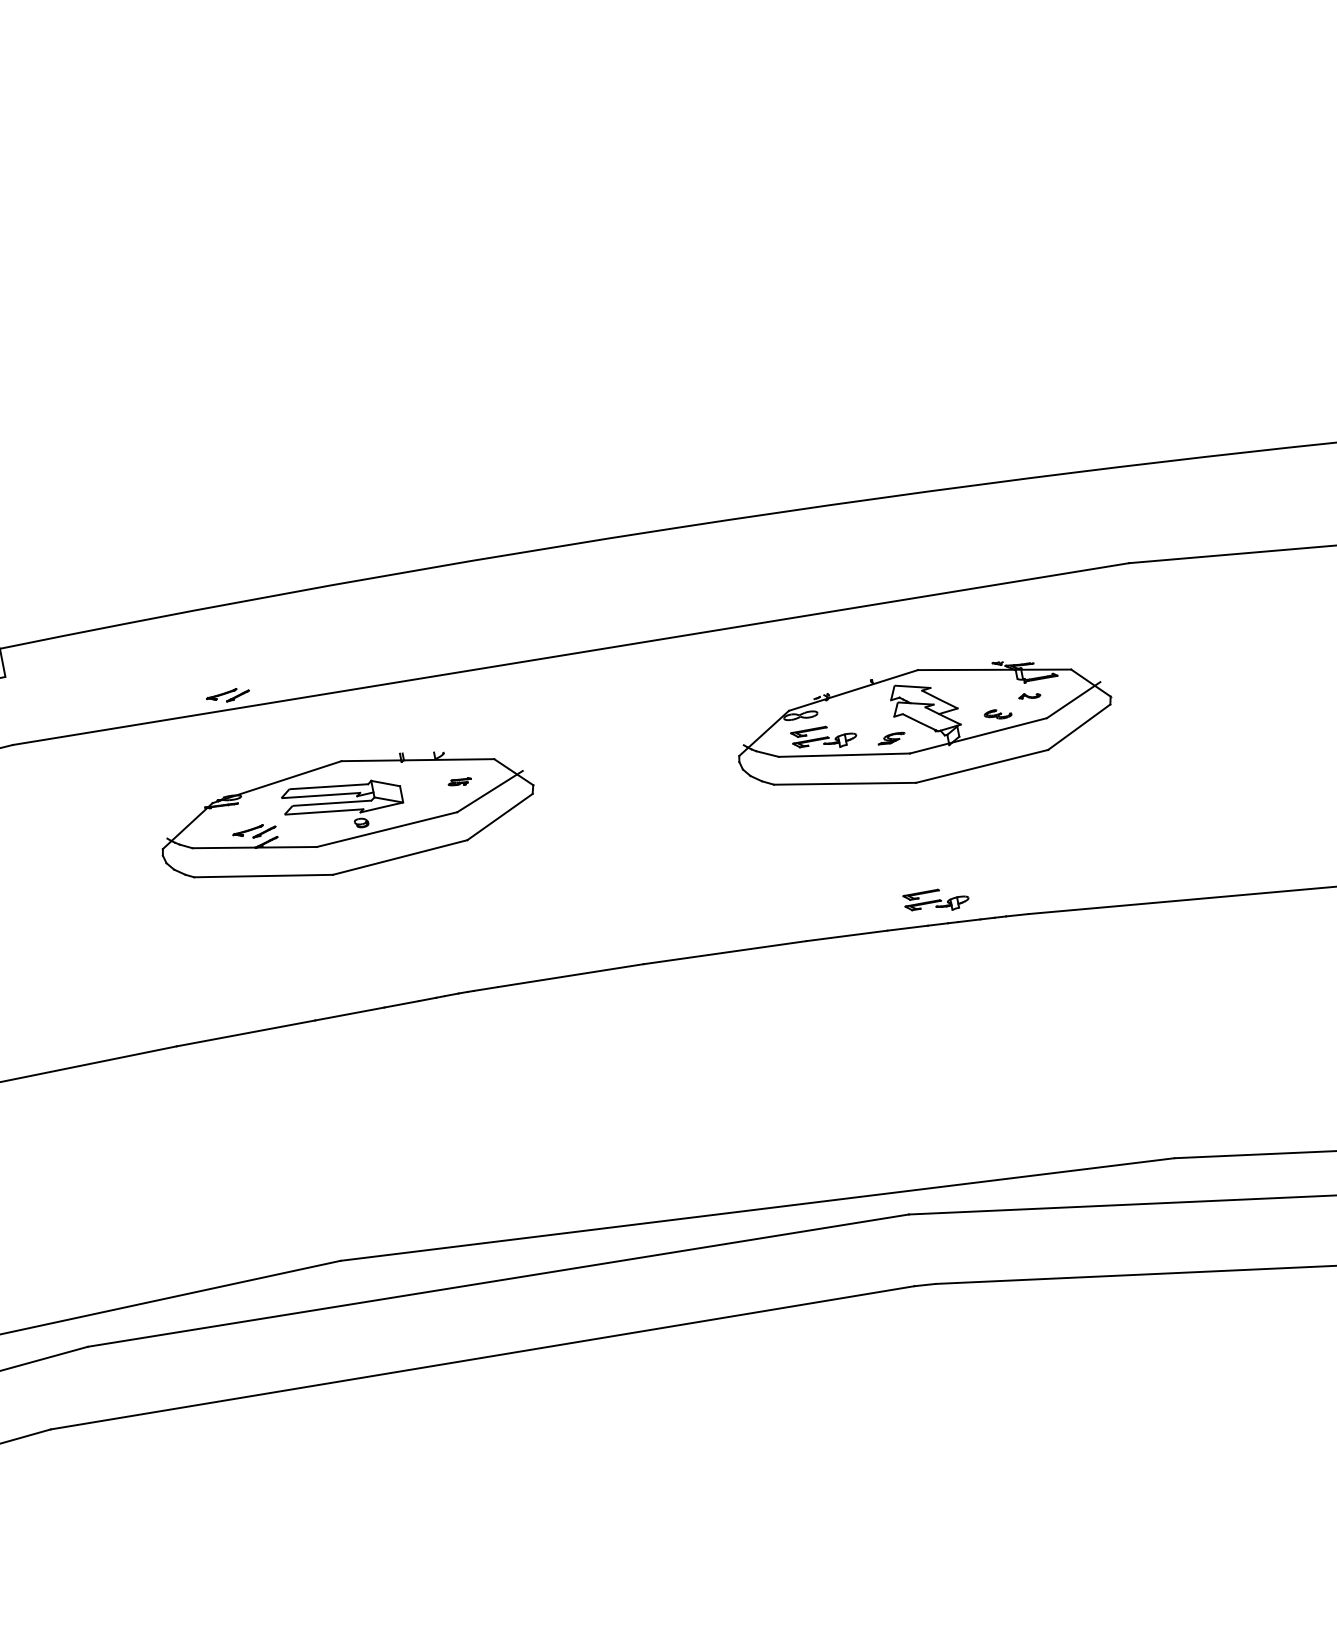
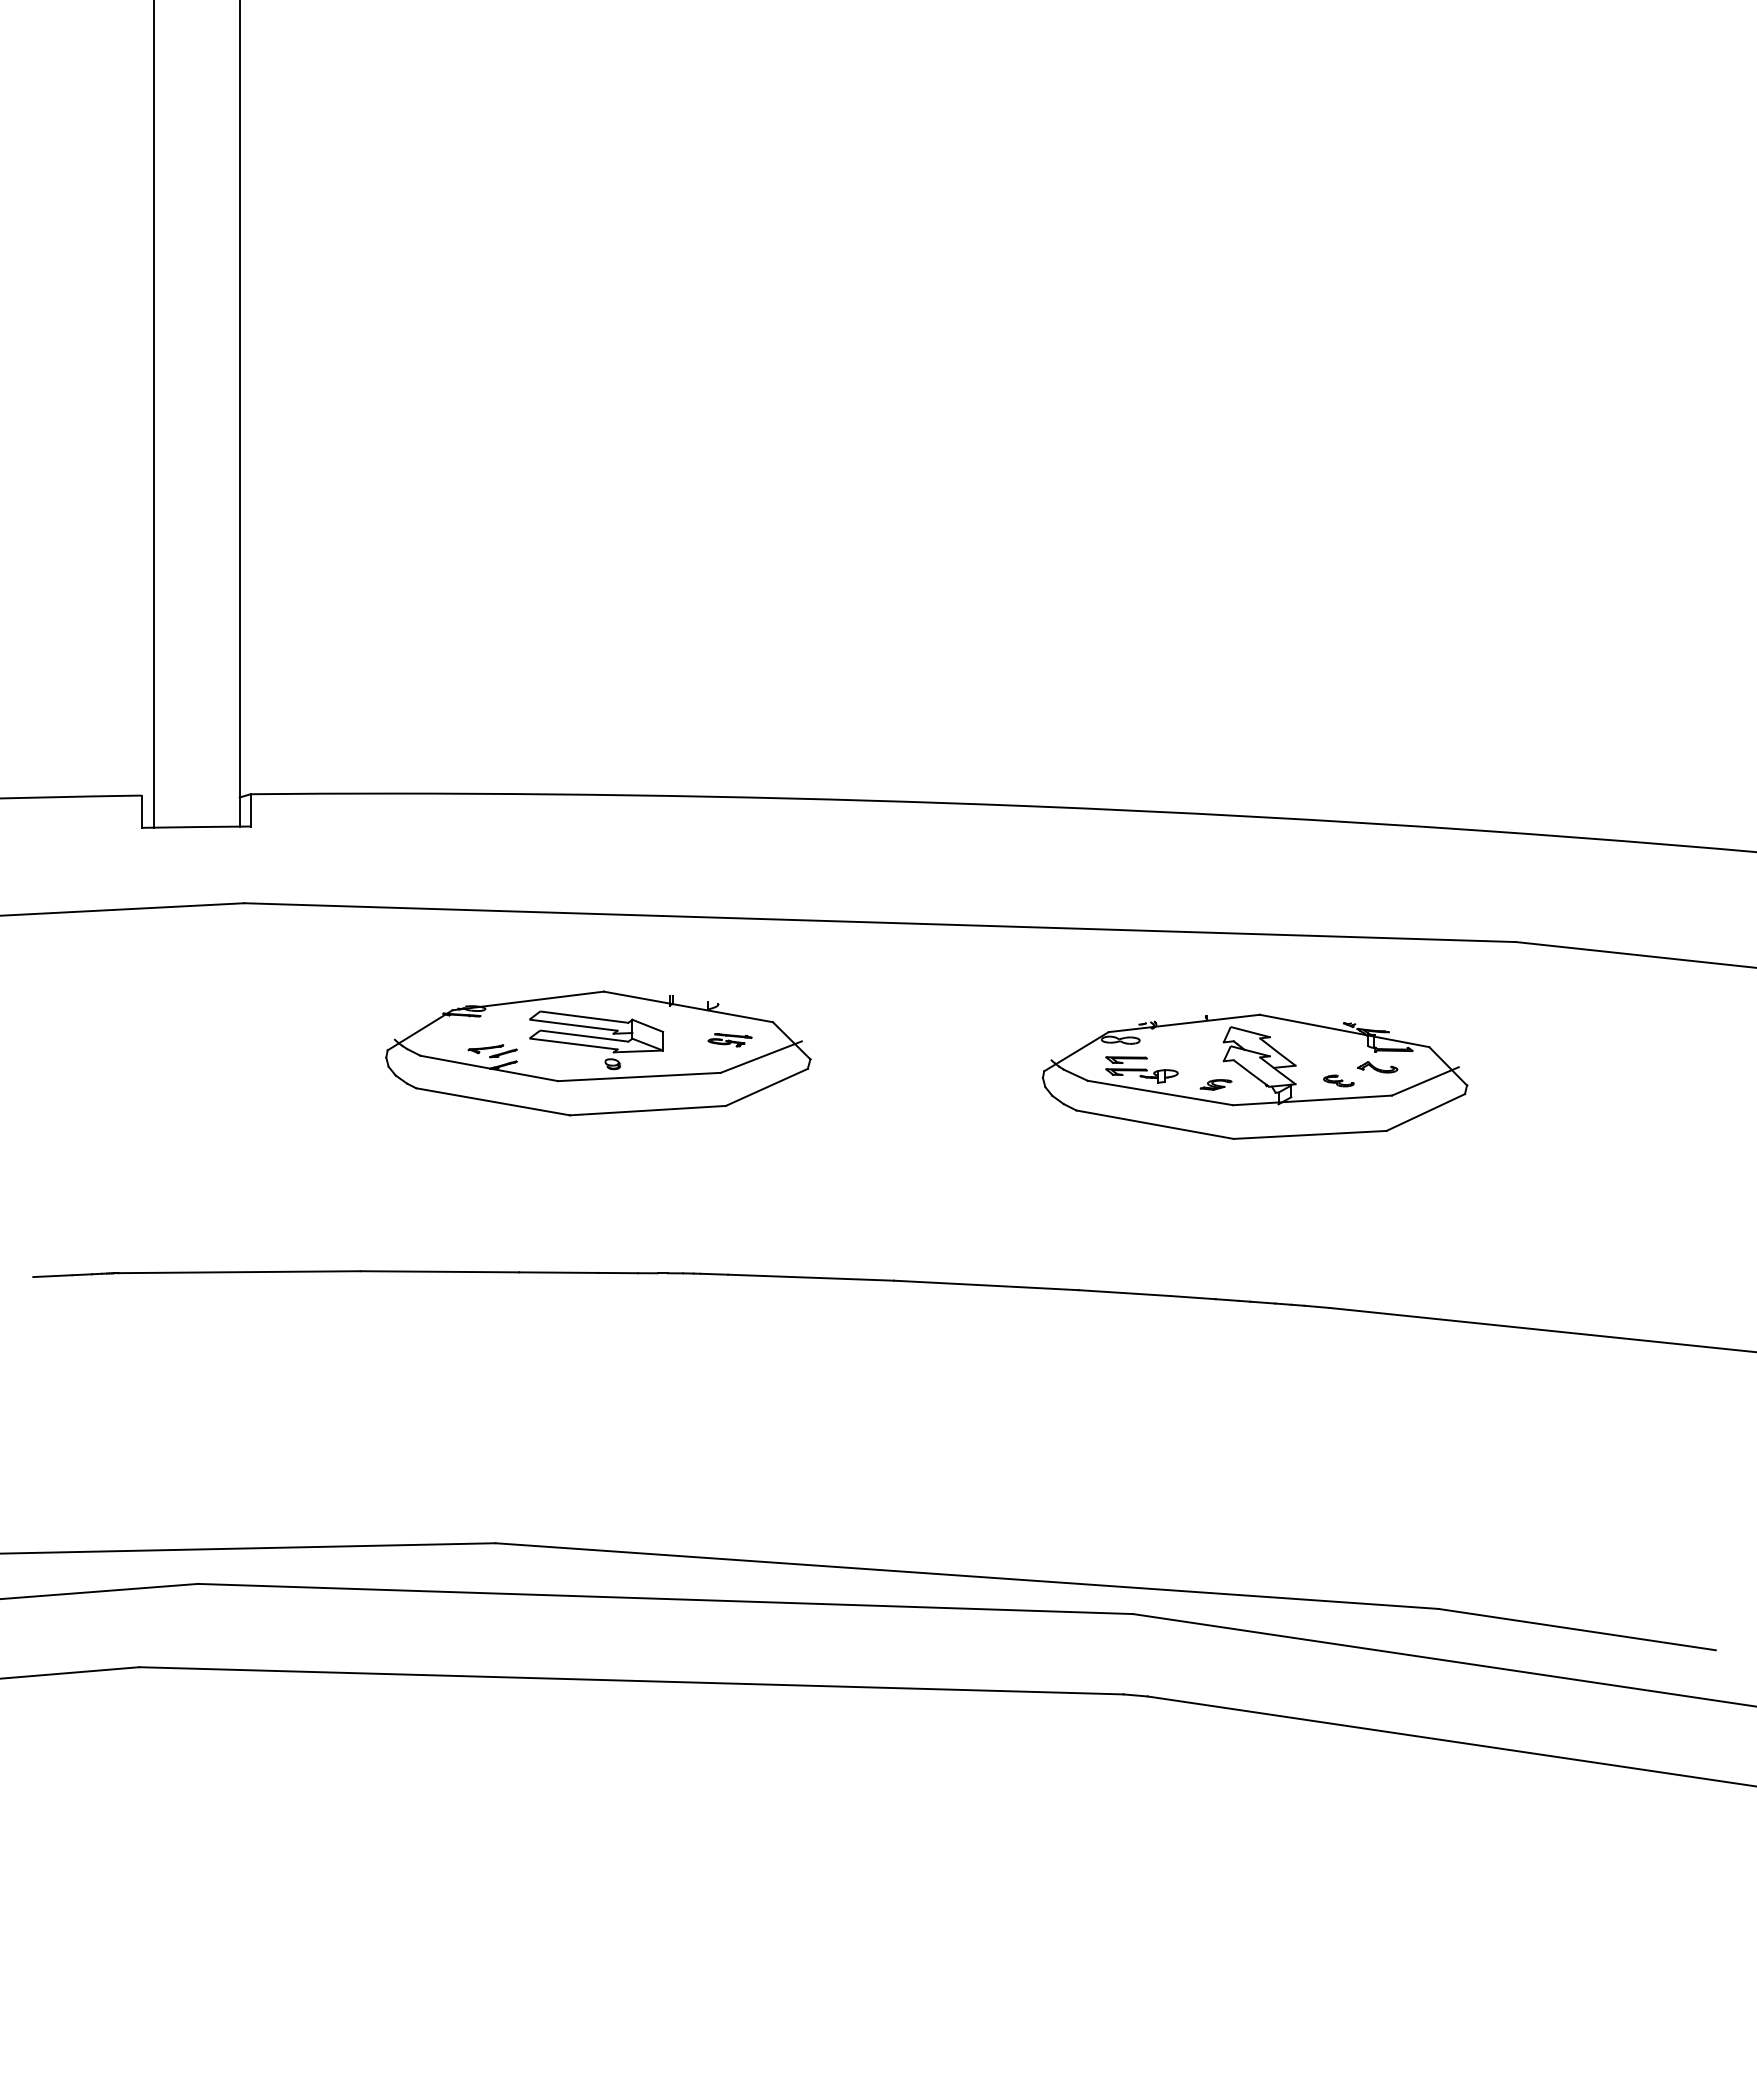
part: (228, 696) -> (492, 895), removed
part: (1029, 696) -> (1377, 1067), size x1.67
part: (459, 782) -> (729, 1040), size x1.67
part: (936, 900) -> (1230, 1273), removed

